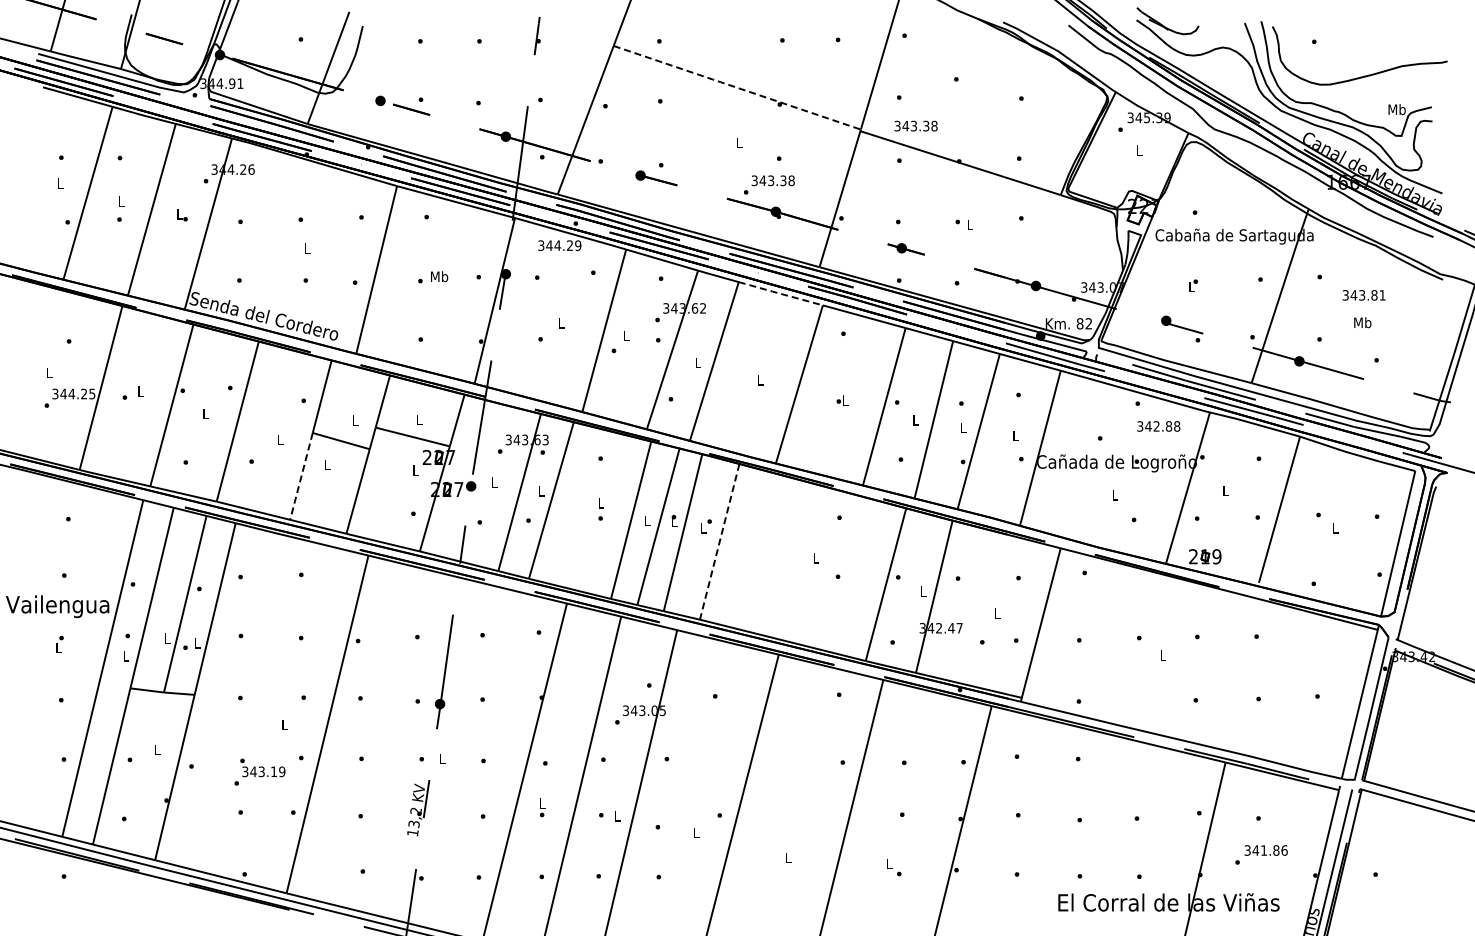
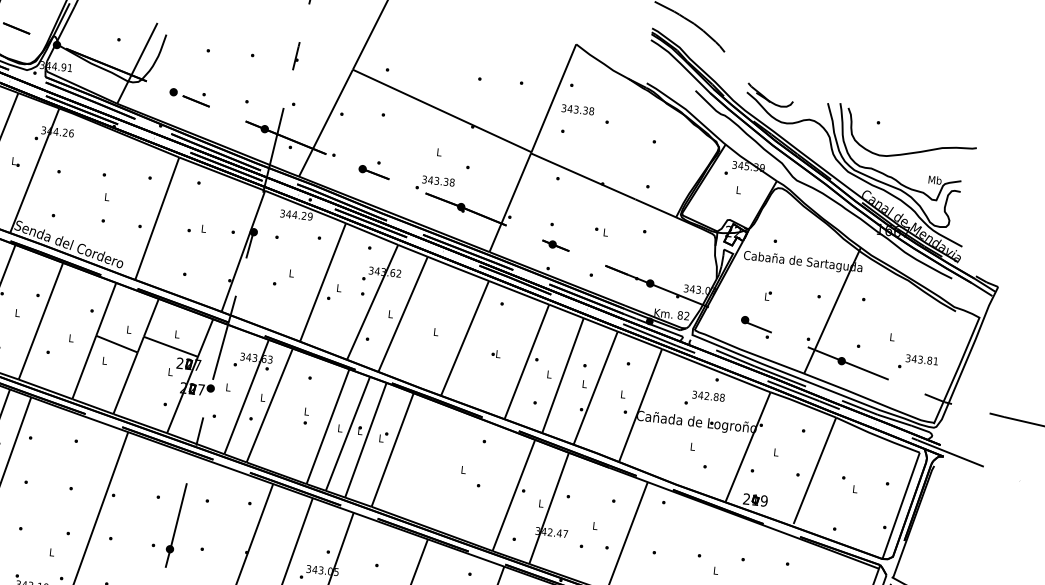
line: (736, 87) -> (441, 110), dashed -> solid
text: (915, 125) -> (577, 109), moved
text: (769, 184) -> (435, 183), moved
text: (439, 276) -> (203, 228), Mb -> L
line: (780, 293) -> (458, 268), dashed -> solid
text: (1363, 295) -> (921, 359), moved
text: (1362, 322) -> (892, 337), Mb -> L
text: (1158, 426) -> (708, 396), moved
line: (301, 476) -> (84, 367), dashed -> solid
line: (719, 542) -> (392, 450), dashed -> solid

